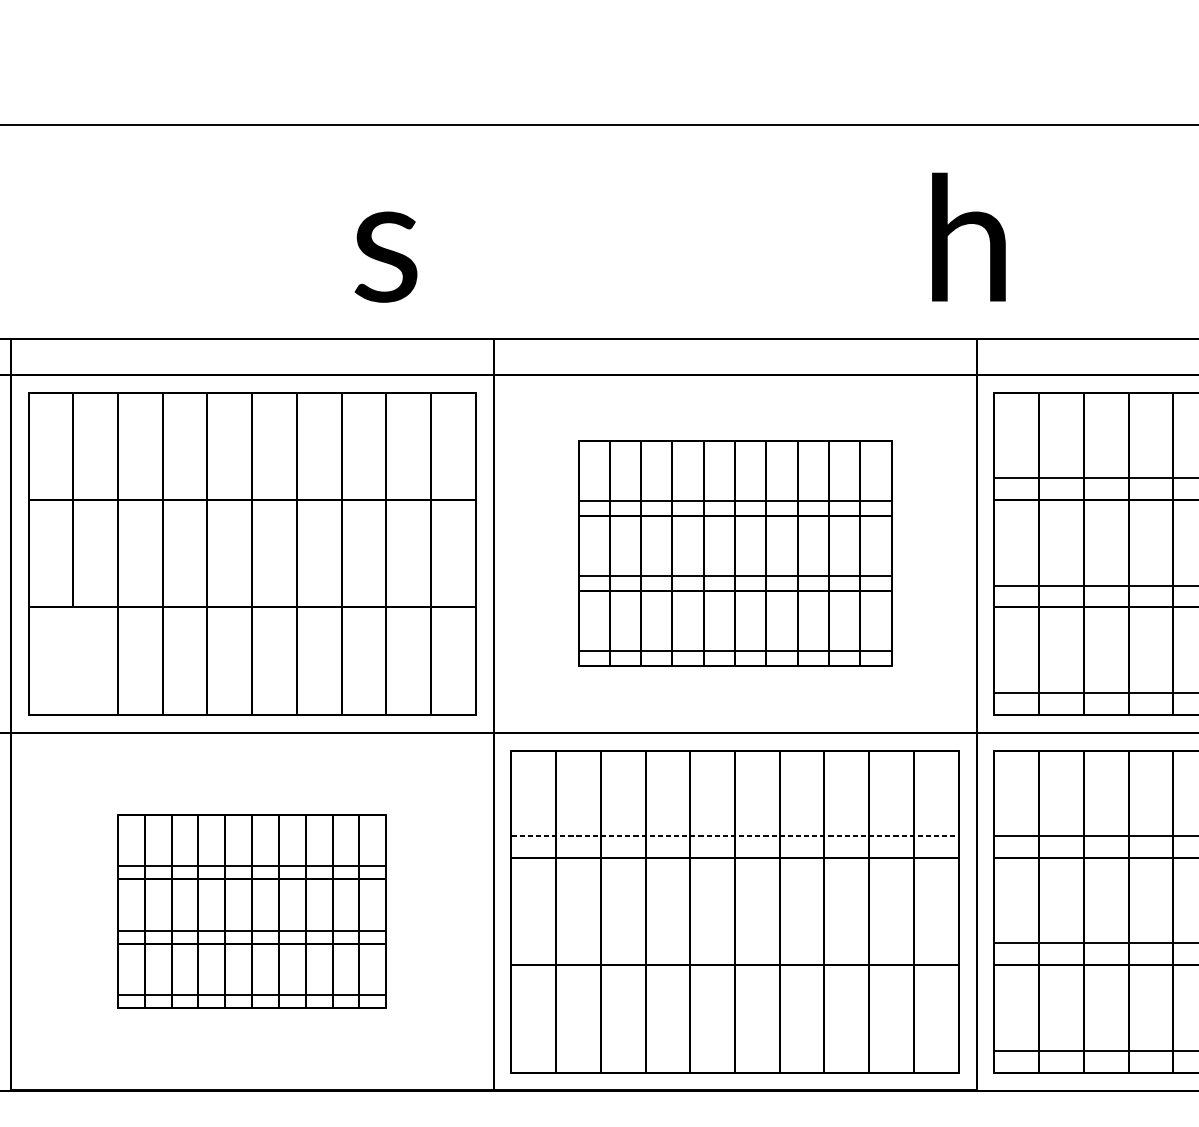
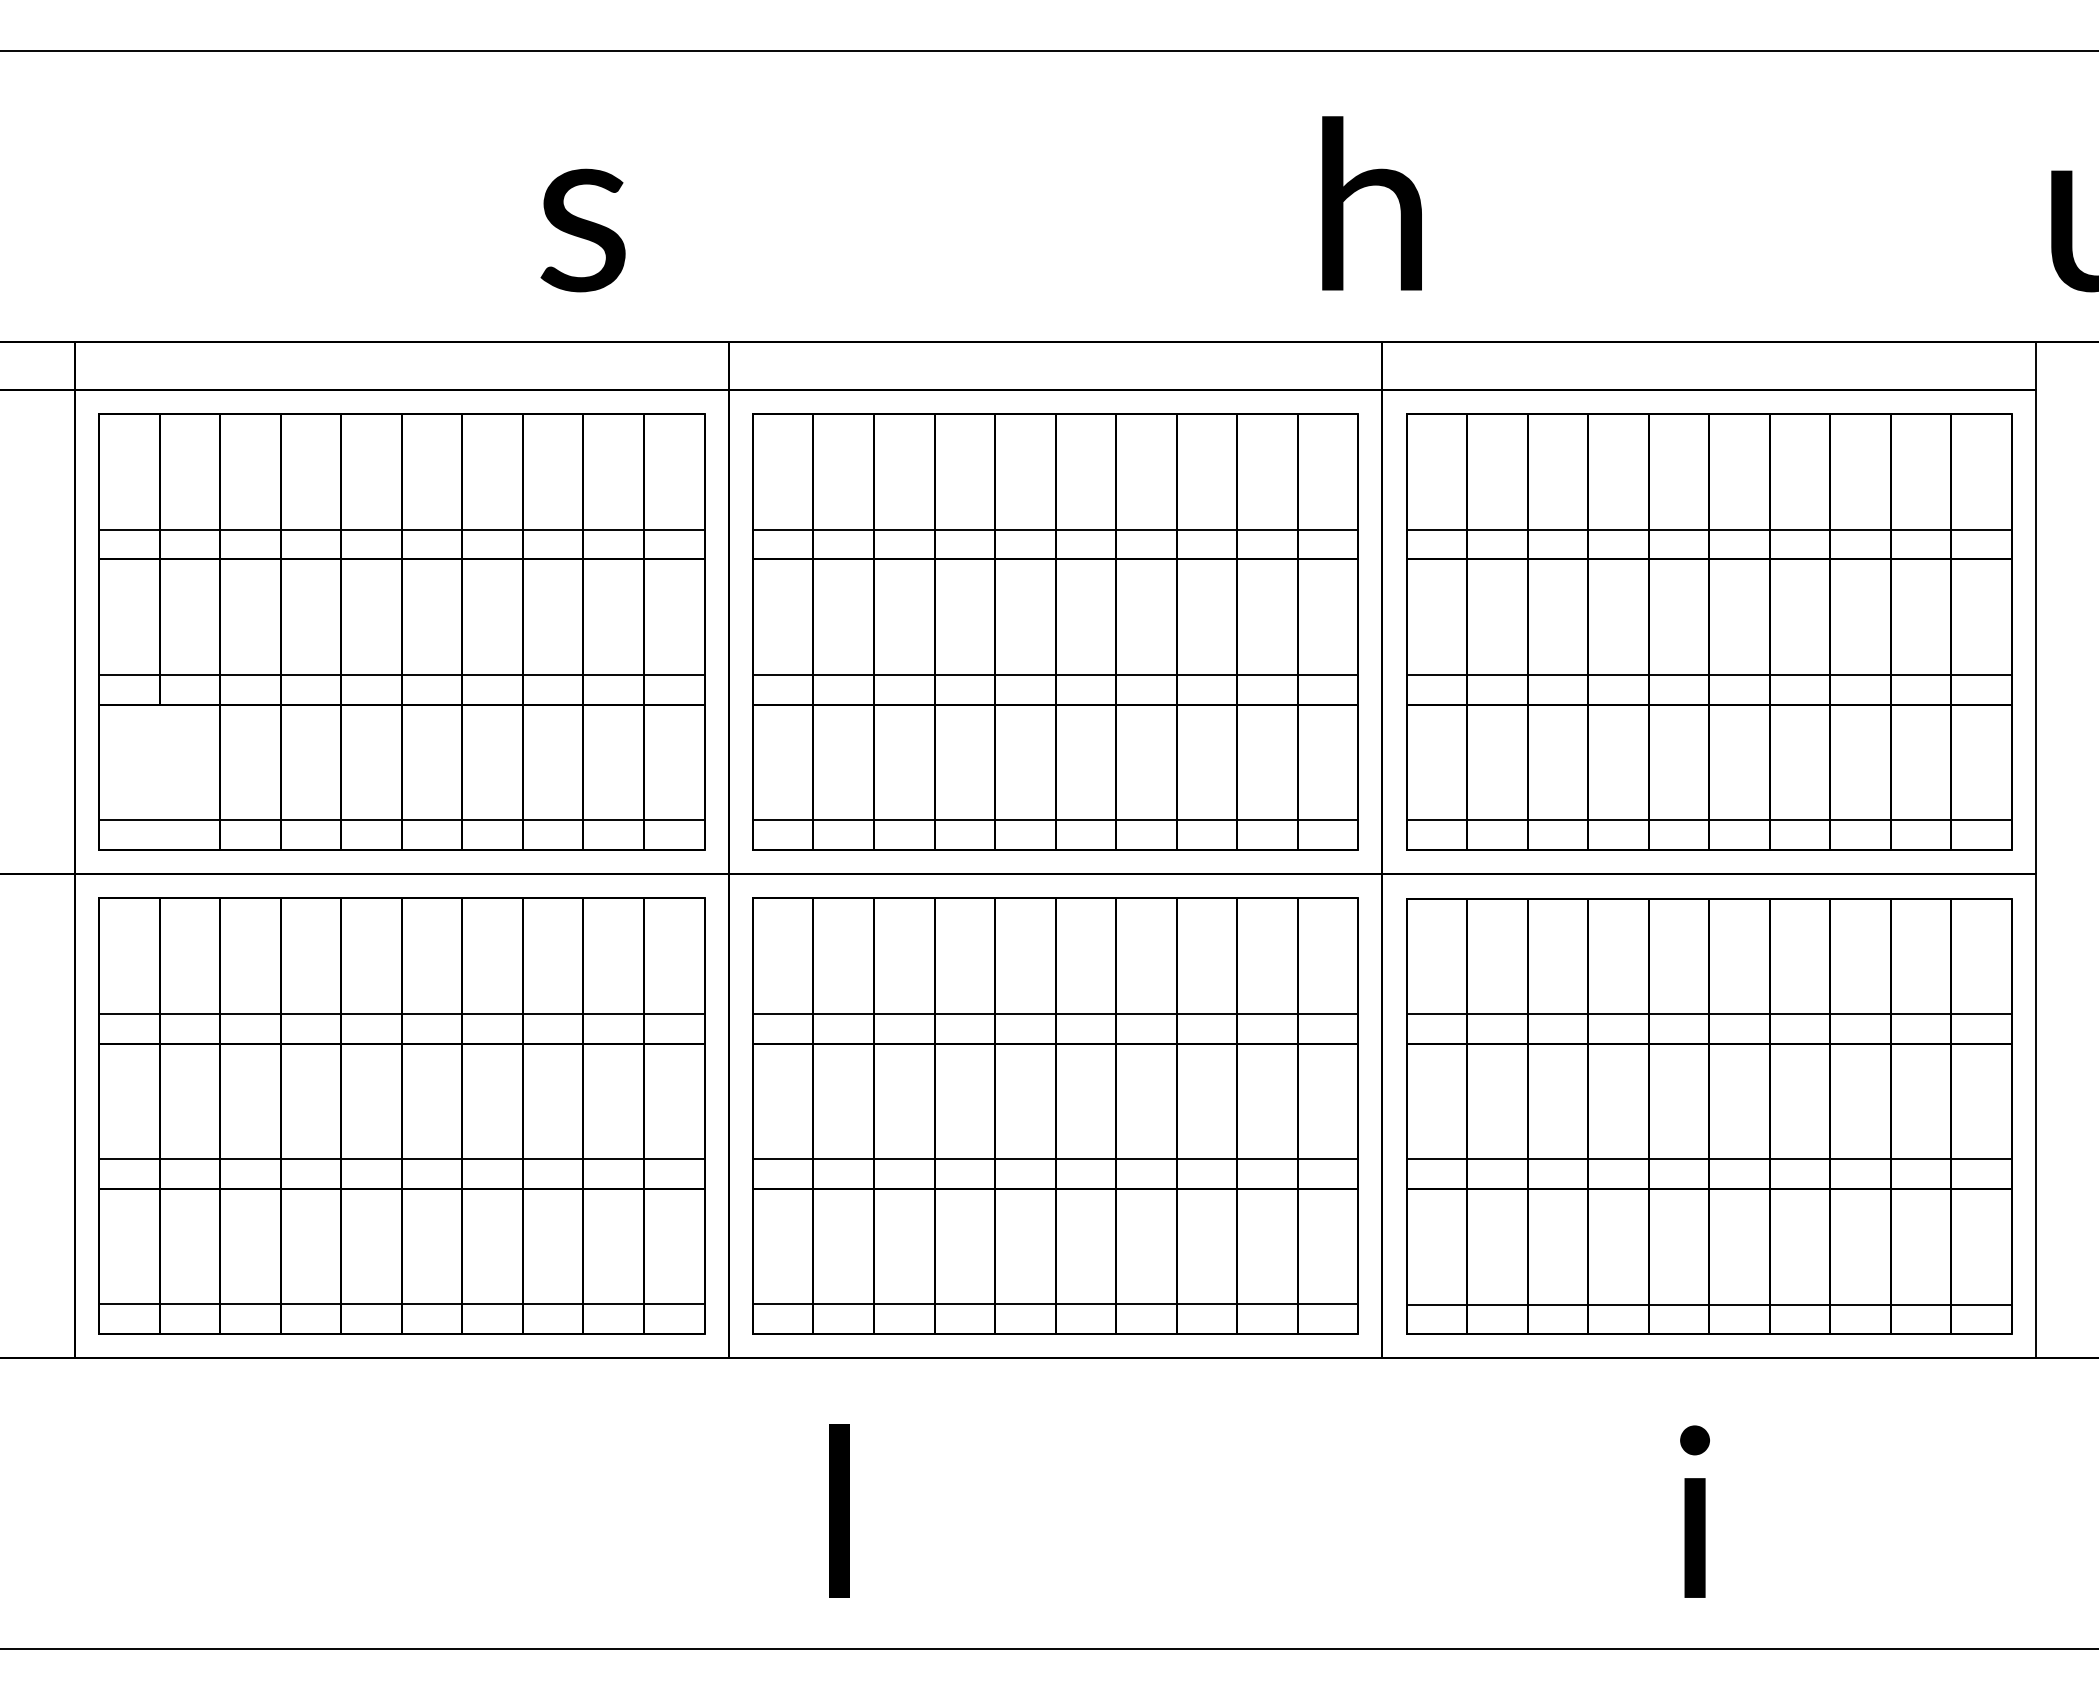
line: (251, 478) -> (401, 529), added
part: (735, 553) -> (1055, 631), size x1.43
line: (251, 585) -> (401, 675), added
line: (251, 693) -> (401, 820), added
line: (735, 835) -> (1055, 1013), dashed -> solid
part: (251, 910) -> (401, 1115), size x1.67
line: (735, 943) -> (1055, 1159), added
line: (735, 1050) -> (1055, 1304), added

